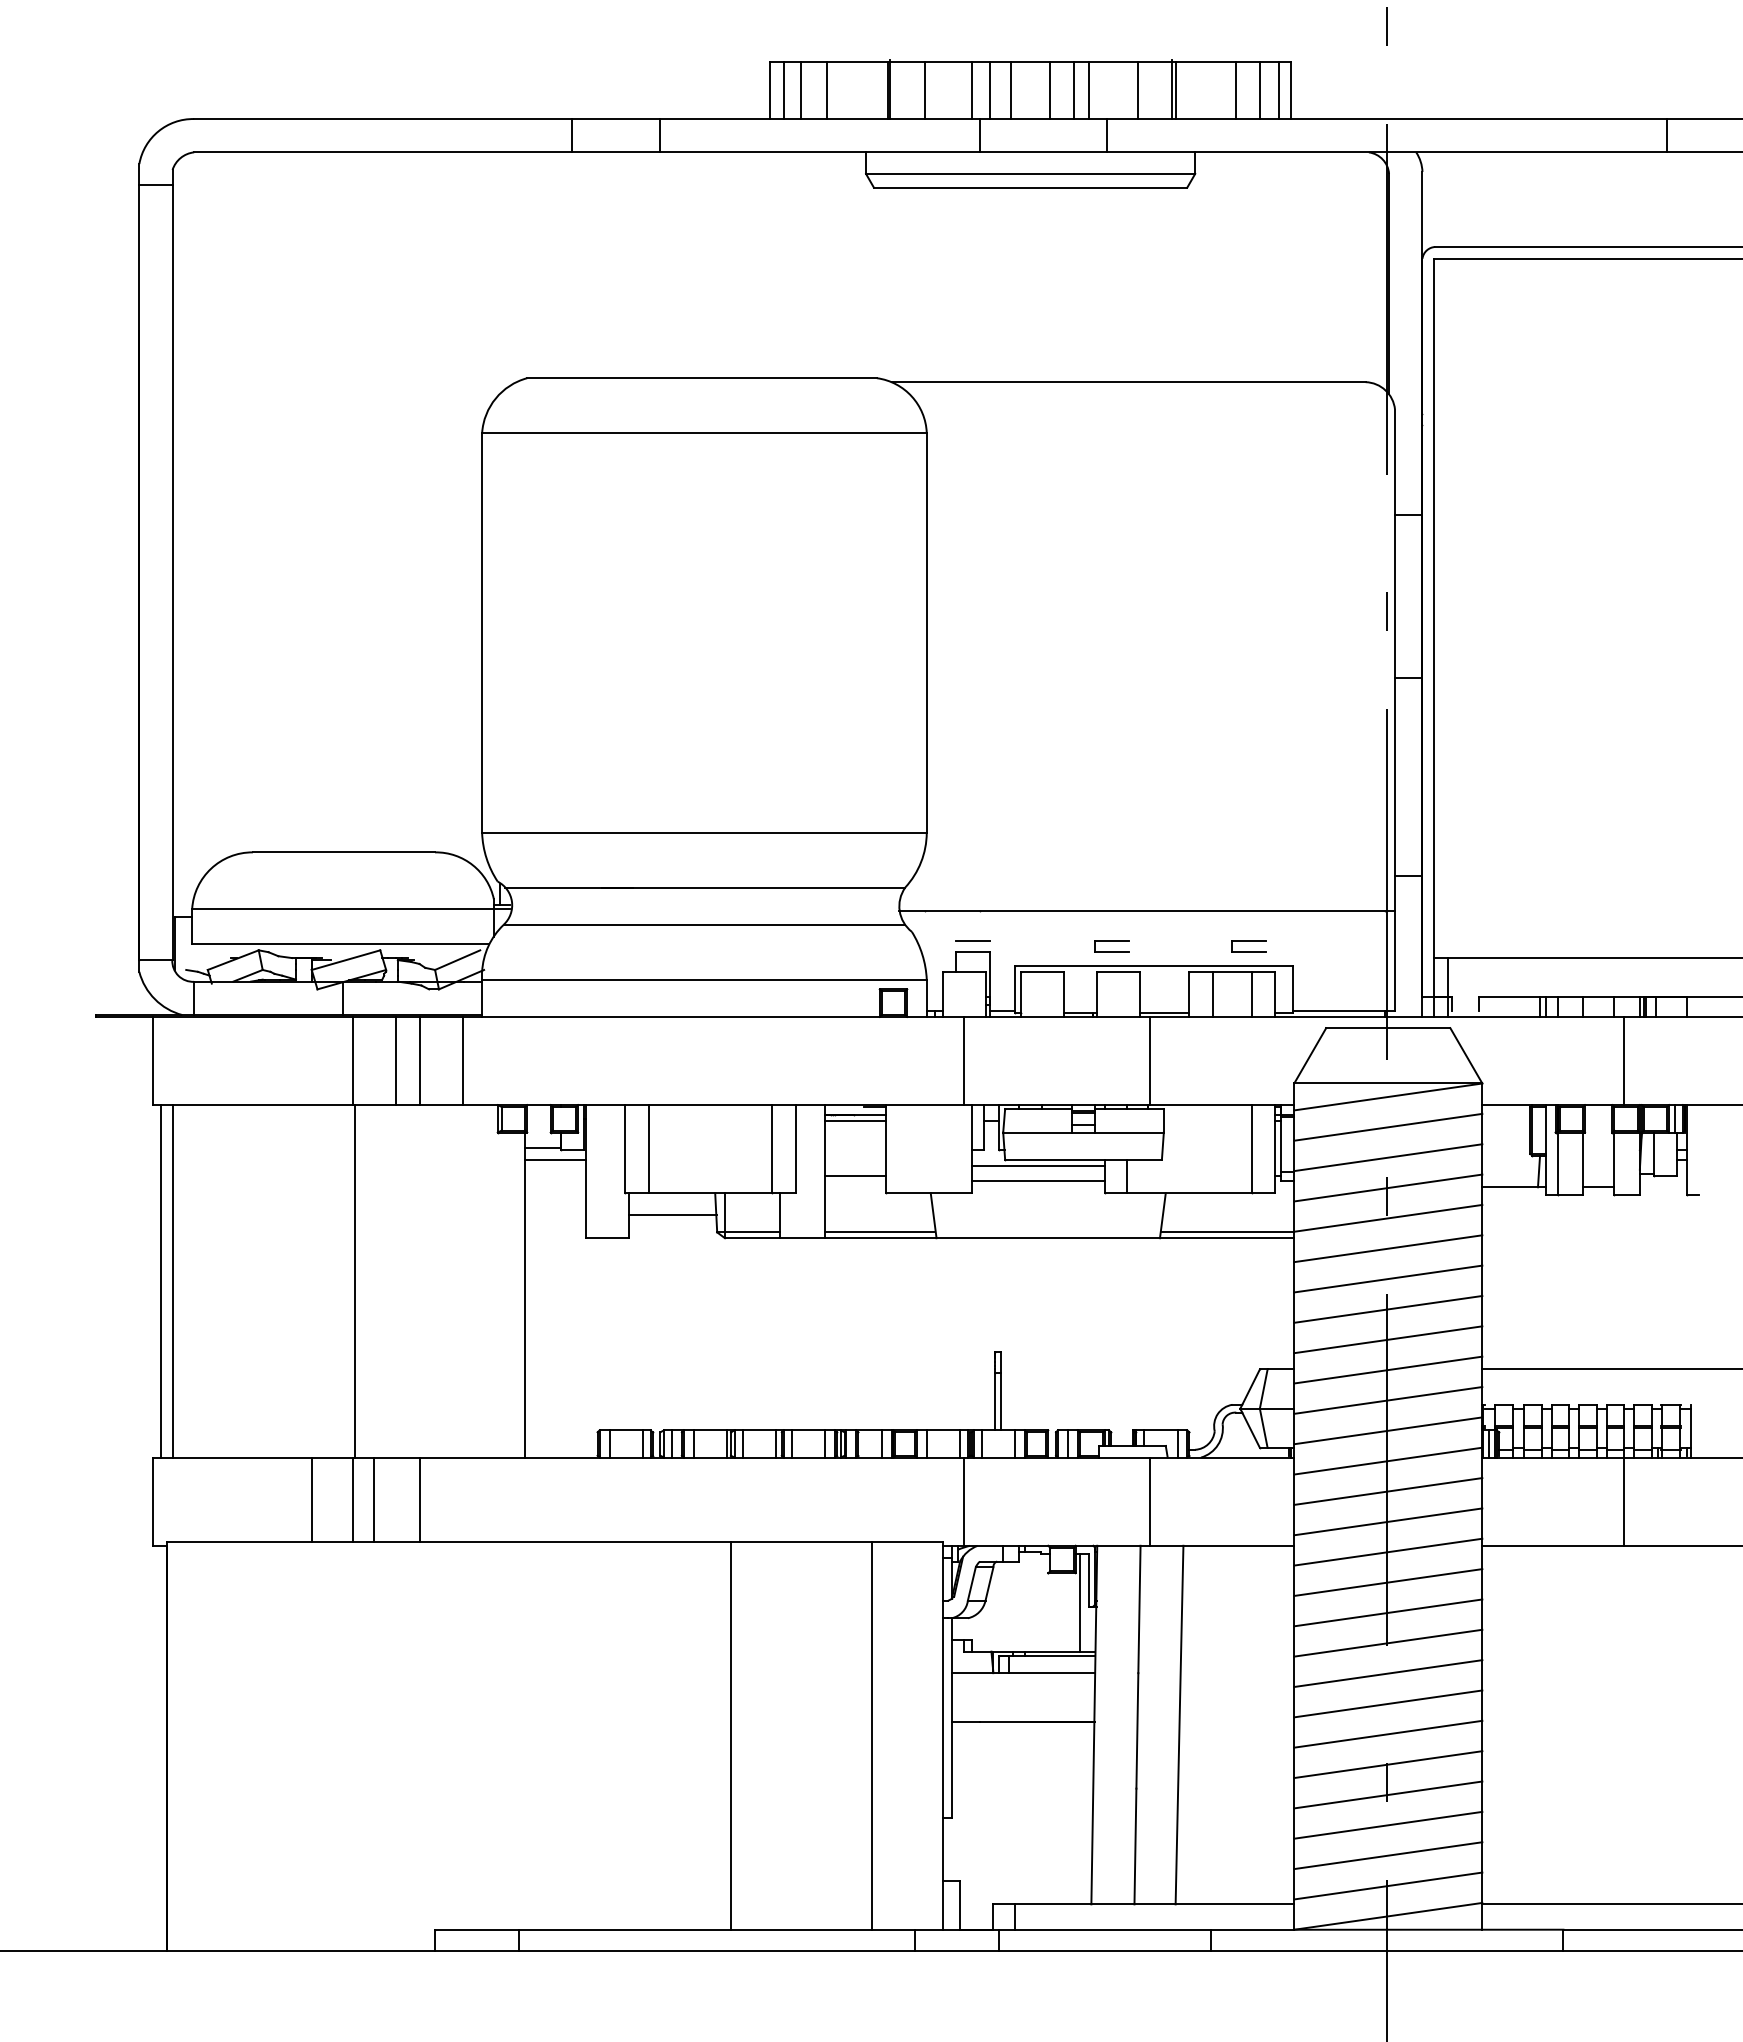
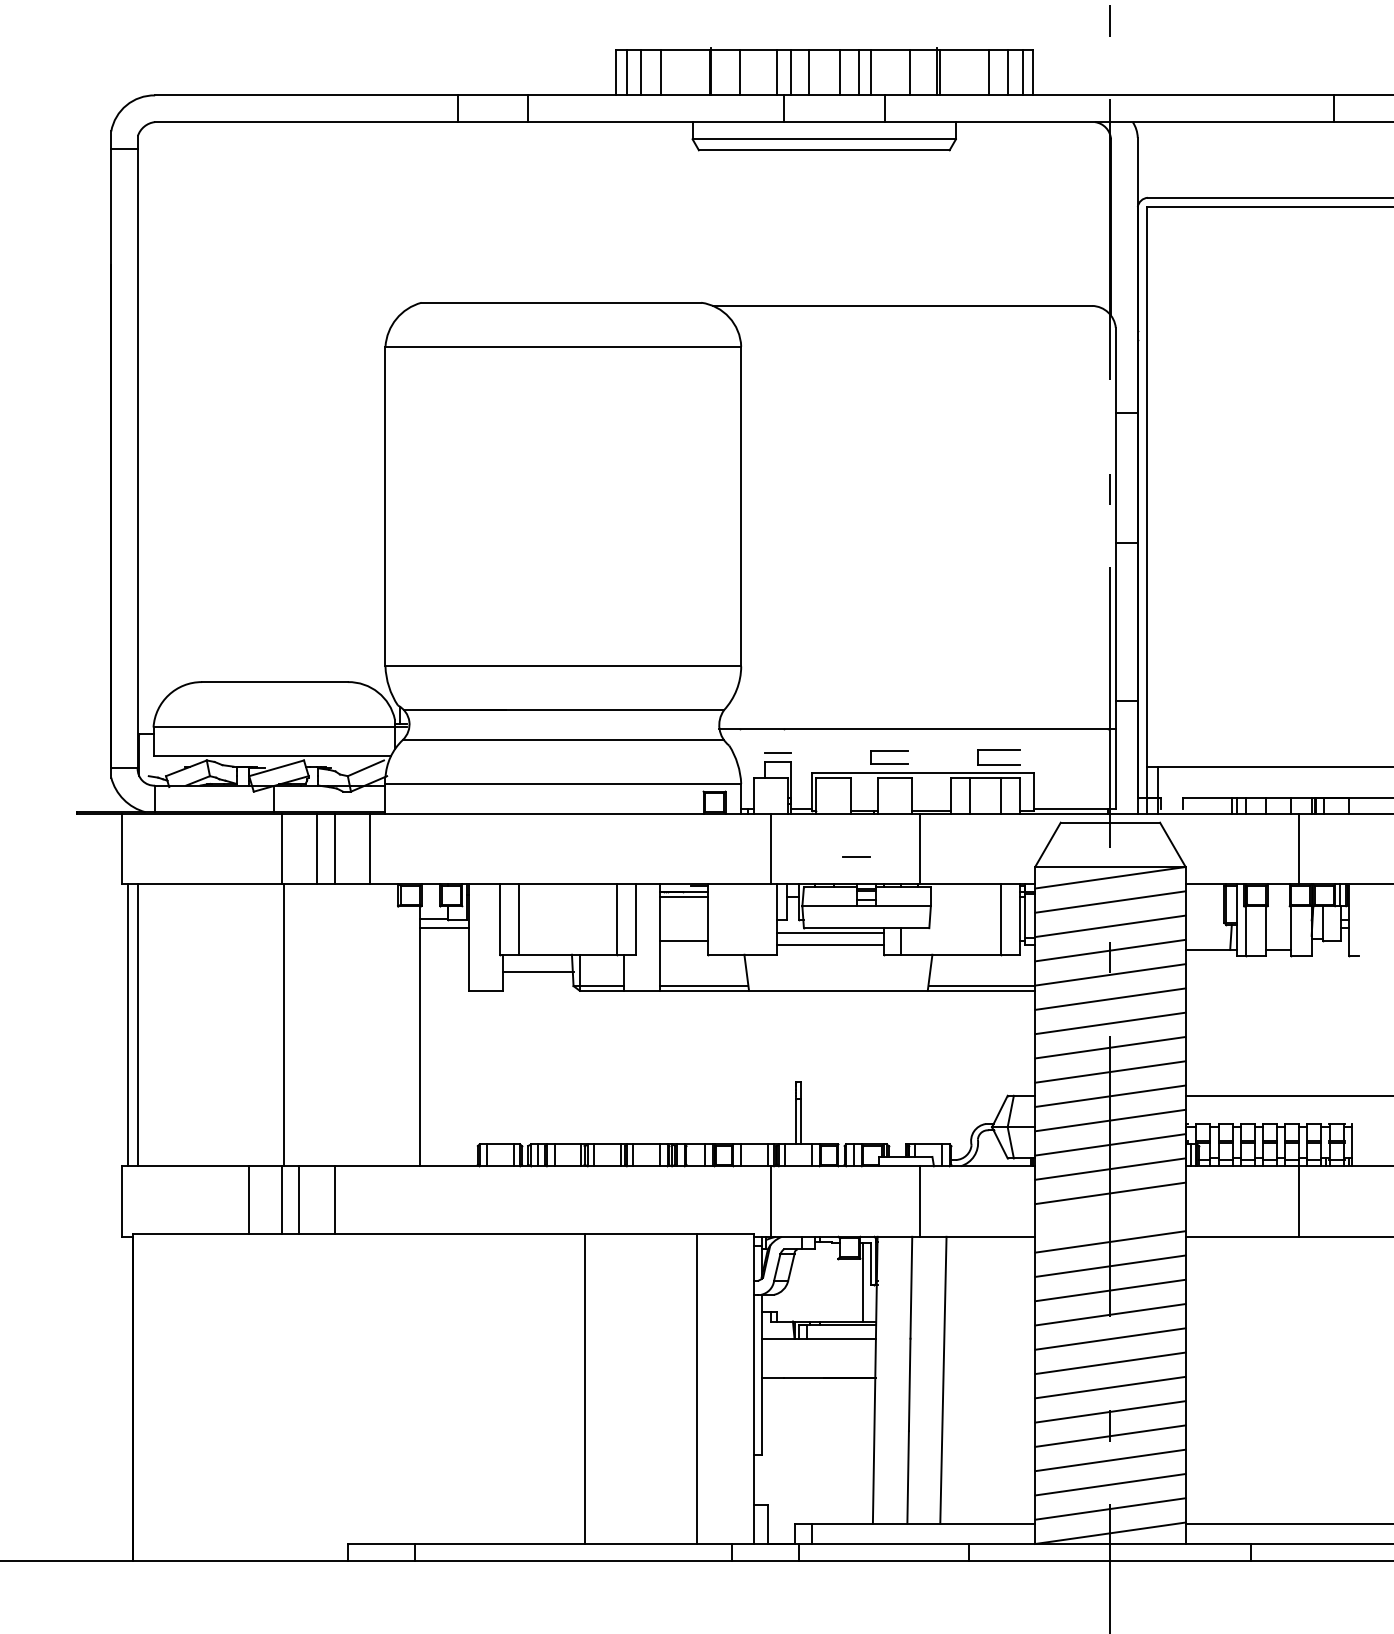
part: (1111, 946) -> (889, 757), size x1.4
part: (1248, 946) -> (998, 757), size x1.6
line: (1070, 1070) -> (856, 856), added
line: (1388, 1521) -> (1110, 1217), removed

